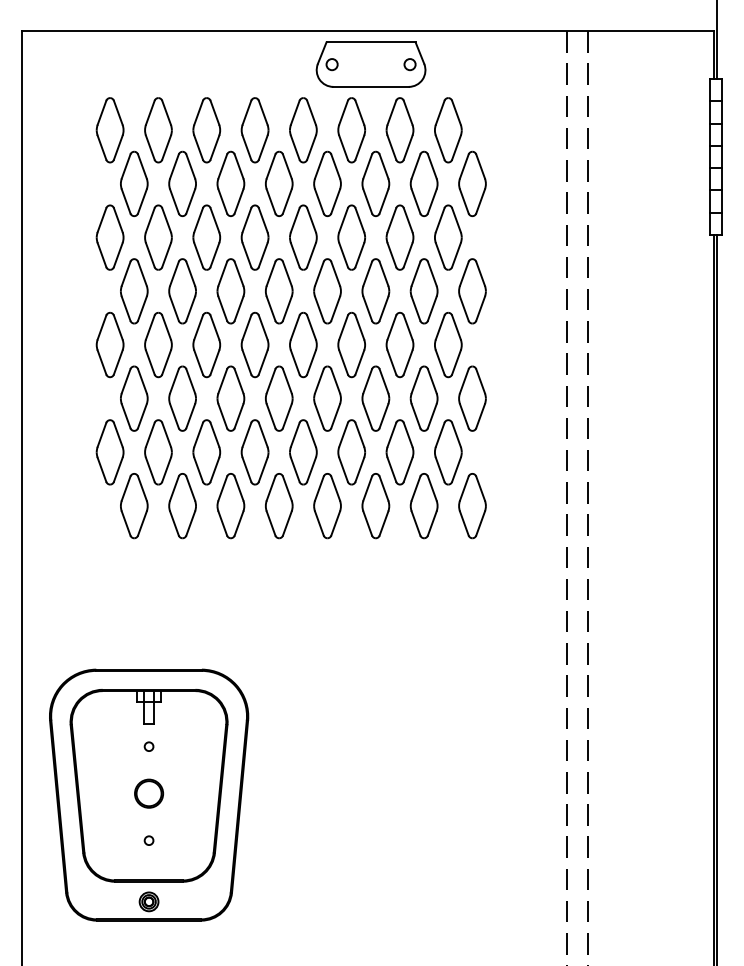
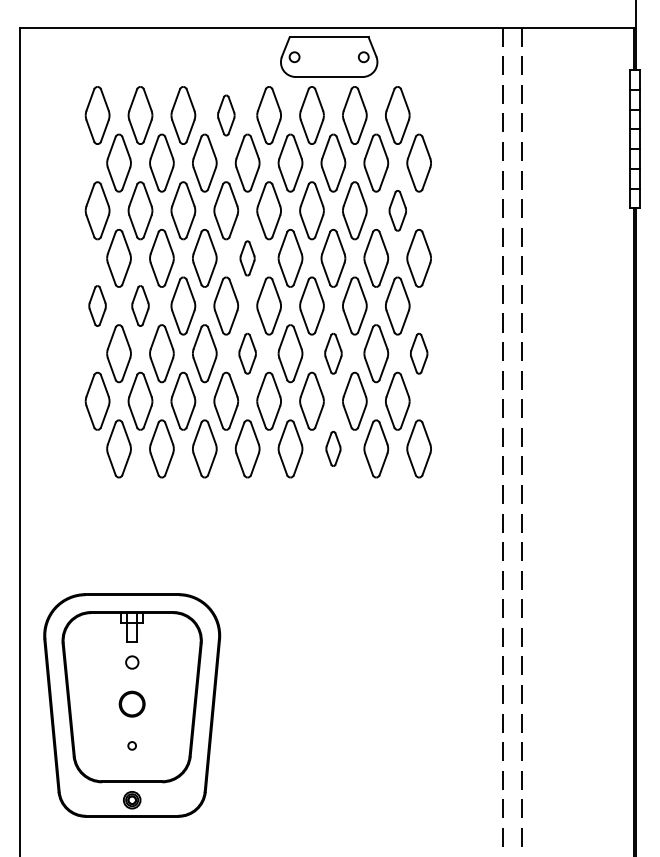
part: (255, 130) -> (226, 115), size x0.7
part: (448, 237) -> (397, 210), size x0.7
part: (279, 291) -> (247, 258), size x0.6
part: (109, 344) -> (97, 305), size x0.7
part: (158, 344) -> (140, 305), size x0.7
part: (279, 398) -> (247, 353), size x0.7
part: (375, 398) -> (333, 353), size x0.7
part: (471, 398) -> (418, 353), size x0.7
part: (375, 505) -> (333, 448), size x0.6
circle: (148, 746) -> (131, 662), size x1.6

